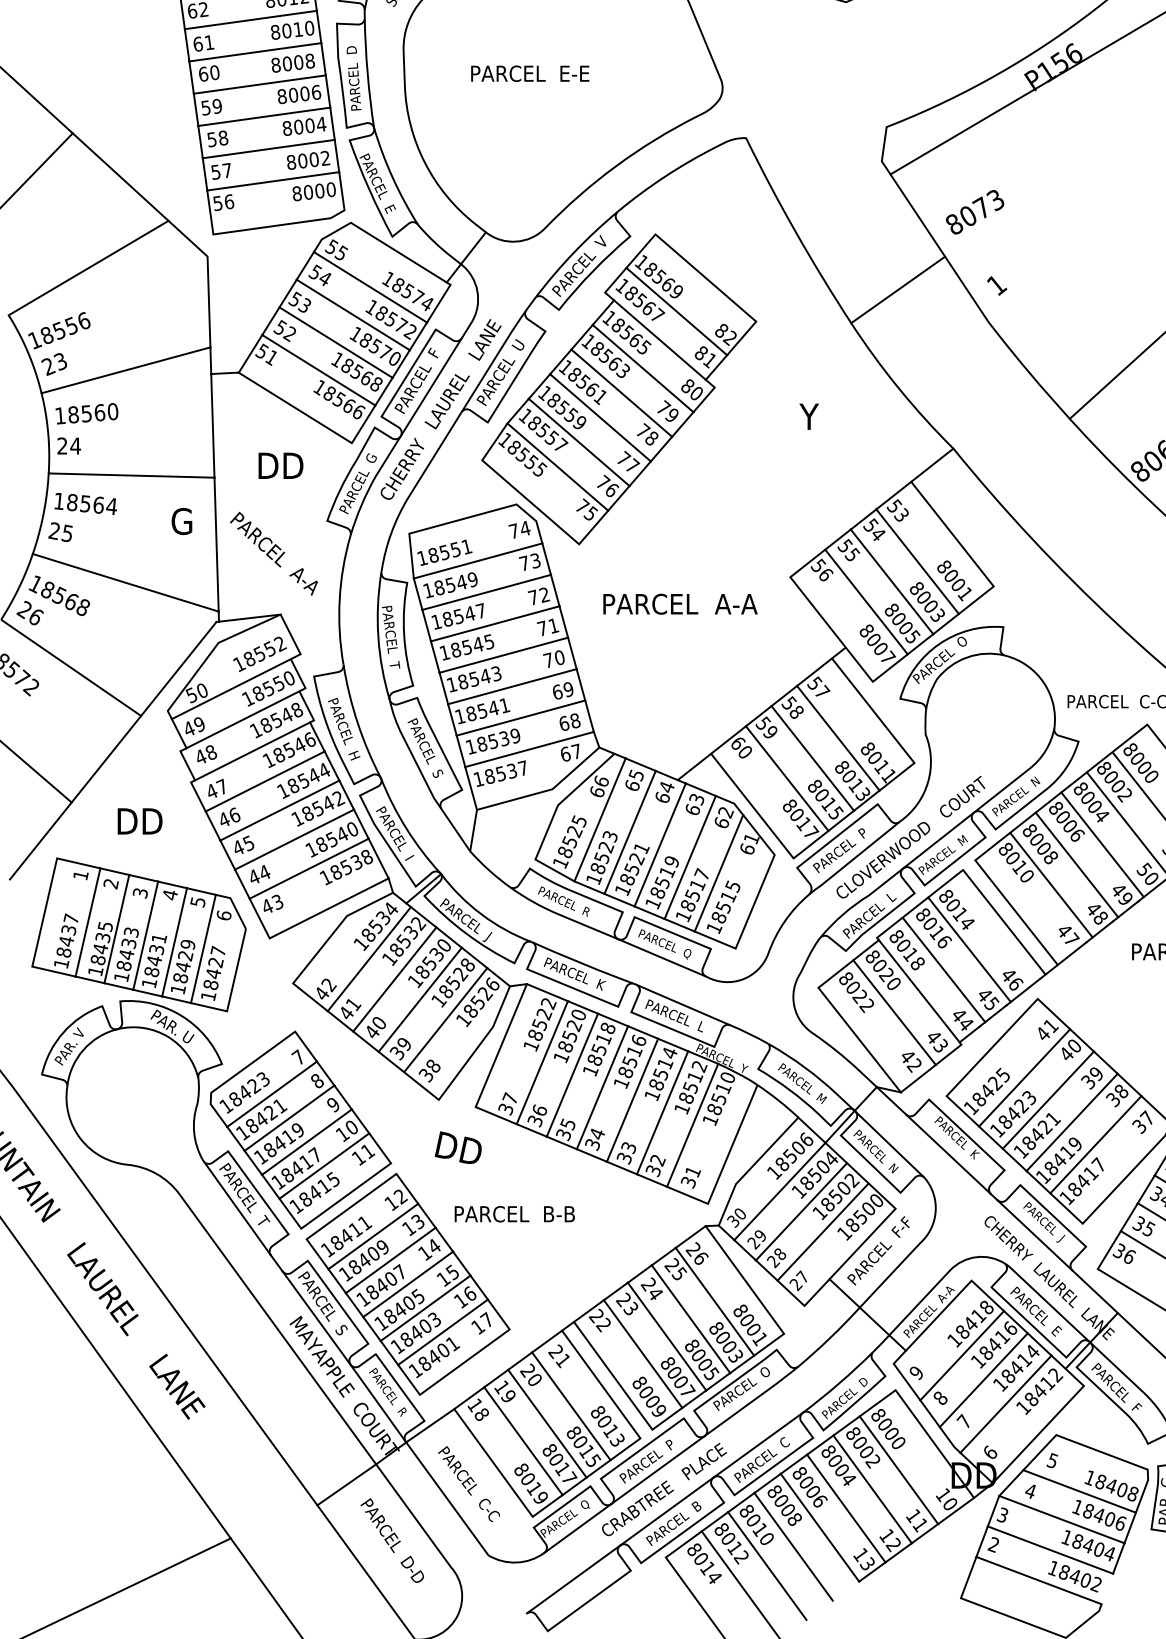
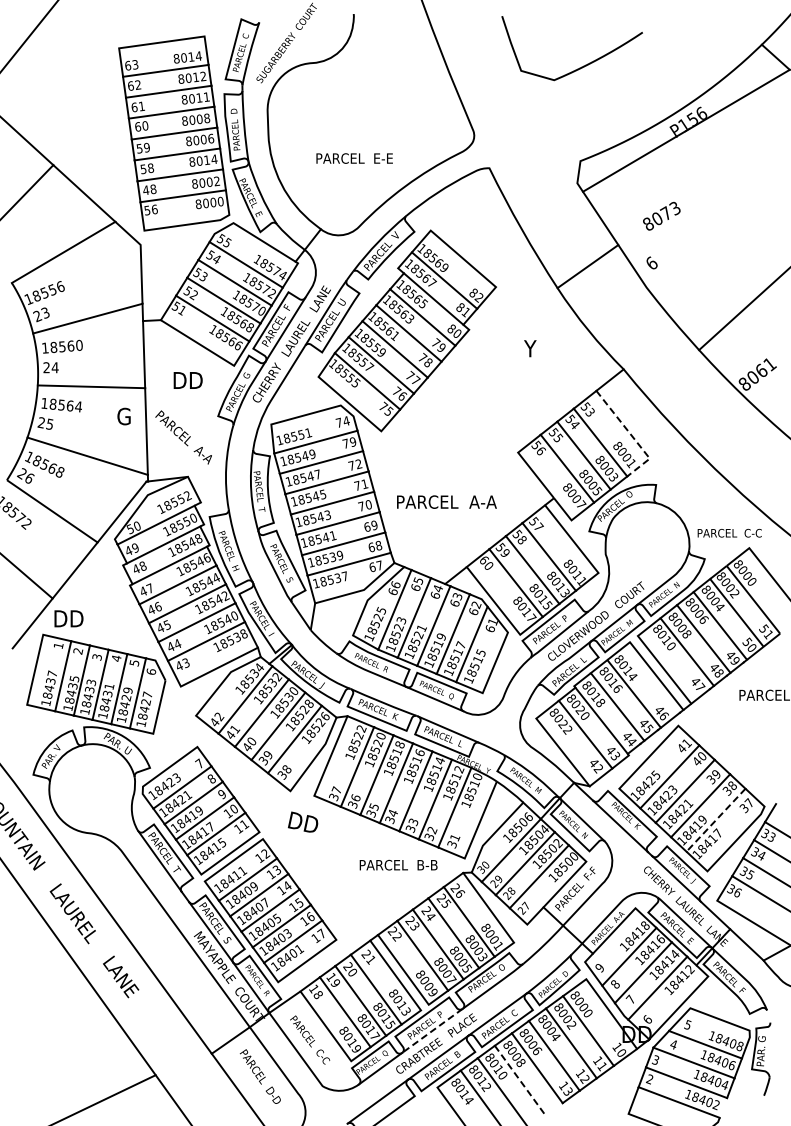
text: (309, 27) -> (206, 96), 8010 -> 8011
text: (529, 73) -> (354, 158), moved
text: (310, 126) -> (207, 160), 8004 -> 8014
text: (221, 170) -> (149, 189), 57 -> 48
text: (974, 212) -> (661, 216), moved
text: (996, 285) -> (651, 263), 1 -> 6
line: (966, 552) -> (632, 436), solid -> dashed
text: (534, 559) -> (352, 441), 73 -> 79
text: (679, 603) -> (446, 501), moved
text: (139, 820) -> (68, 618), moved
line: (1095, 1145) -> (715, 820), solid -> dashed
text: (514, 1213) -> (398, 864), moved
line: (658, 1470) -> (432, 1031), solid -> dashed
line: (794, 1548) -> (520, 1081), solid -> dashed

